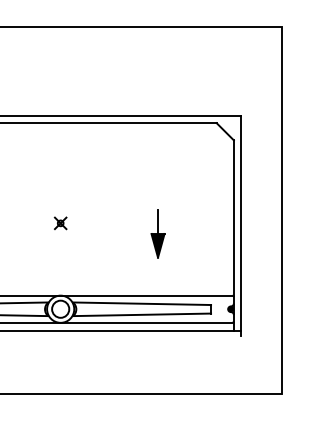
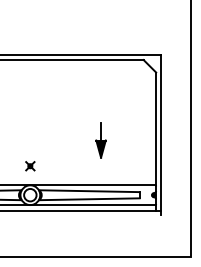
part: (60, 223) -> (30, 166), moved

